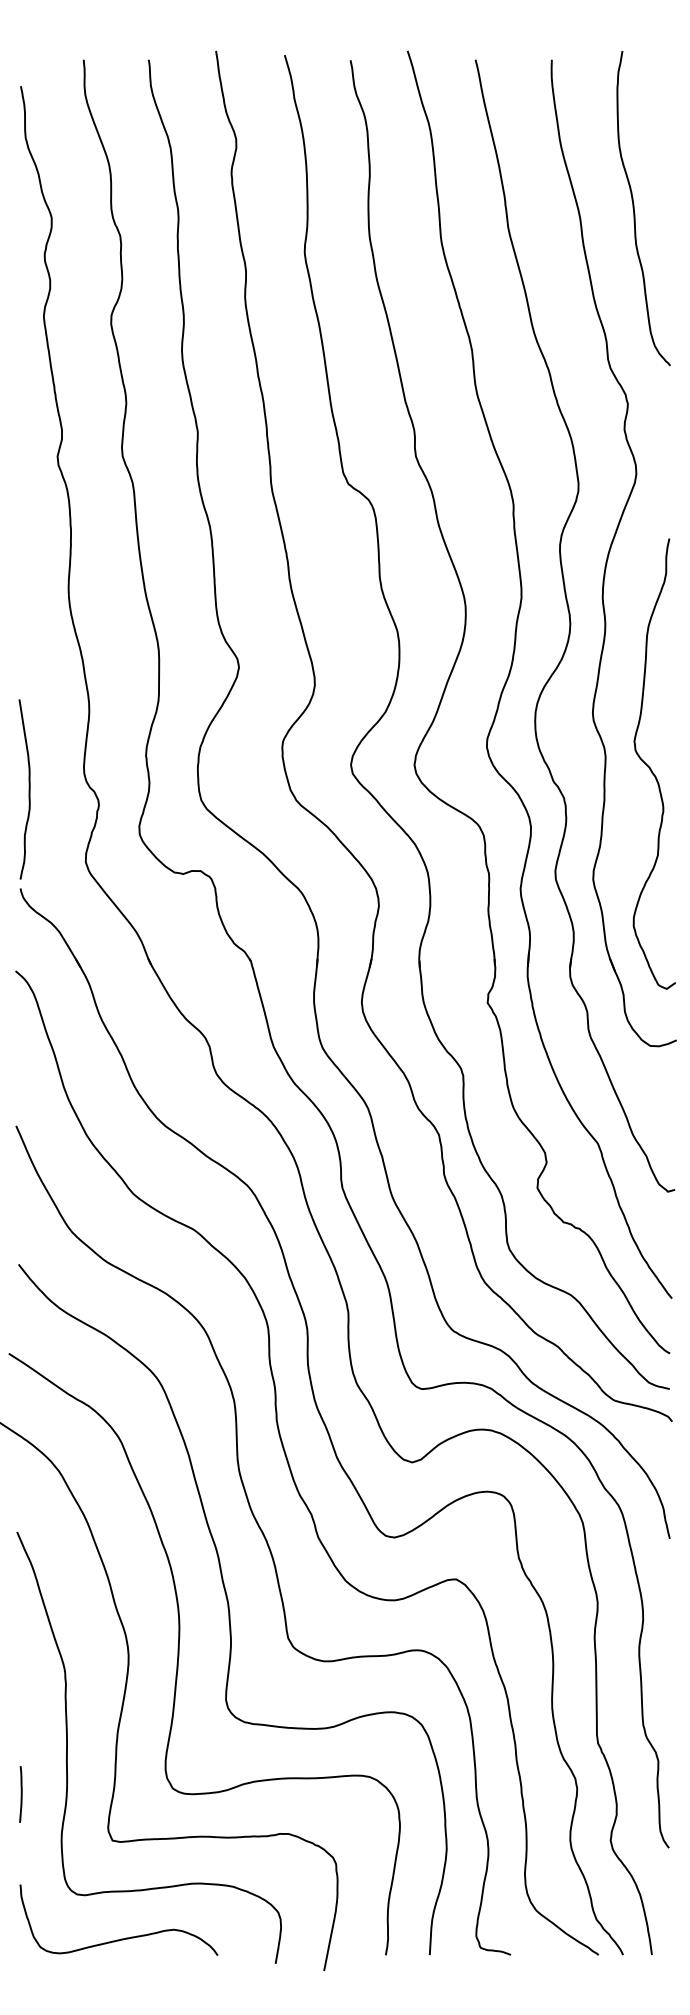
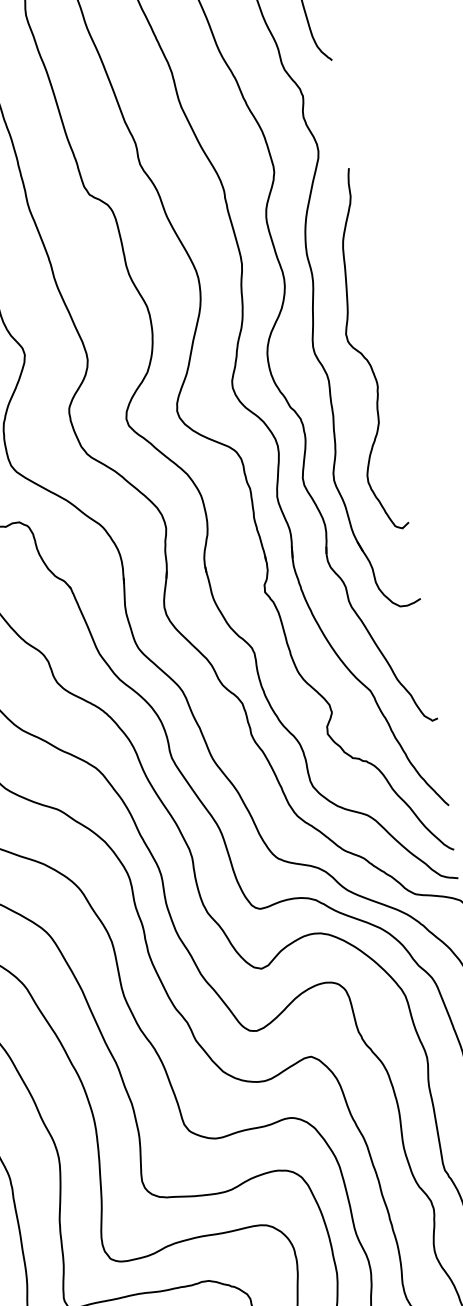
curve: (649, 766) -> (361, 352), moved

